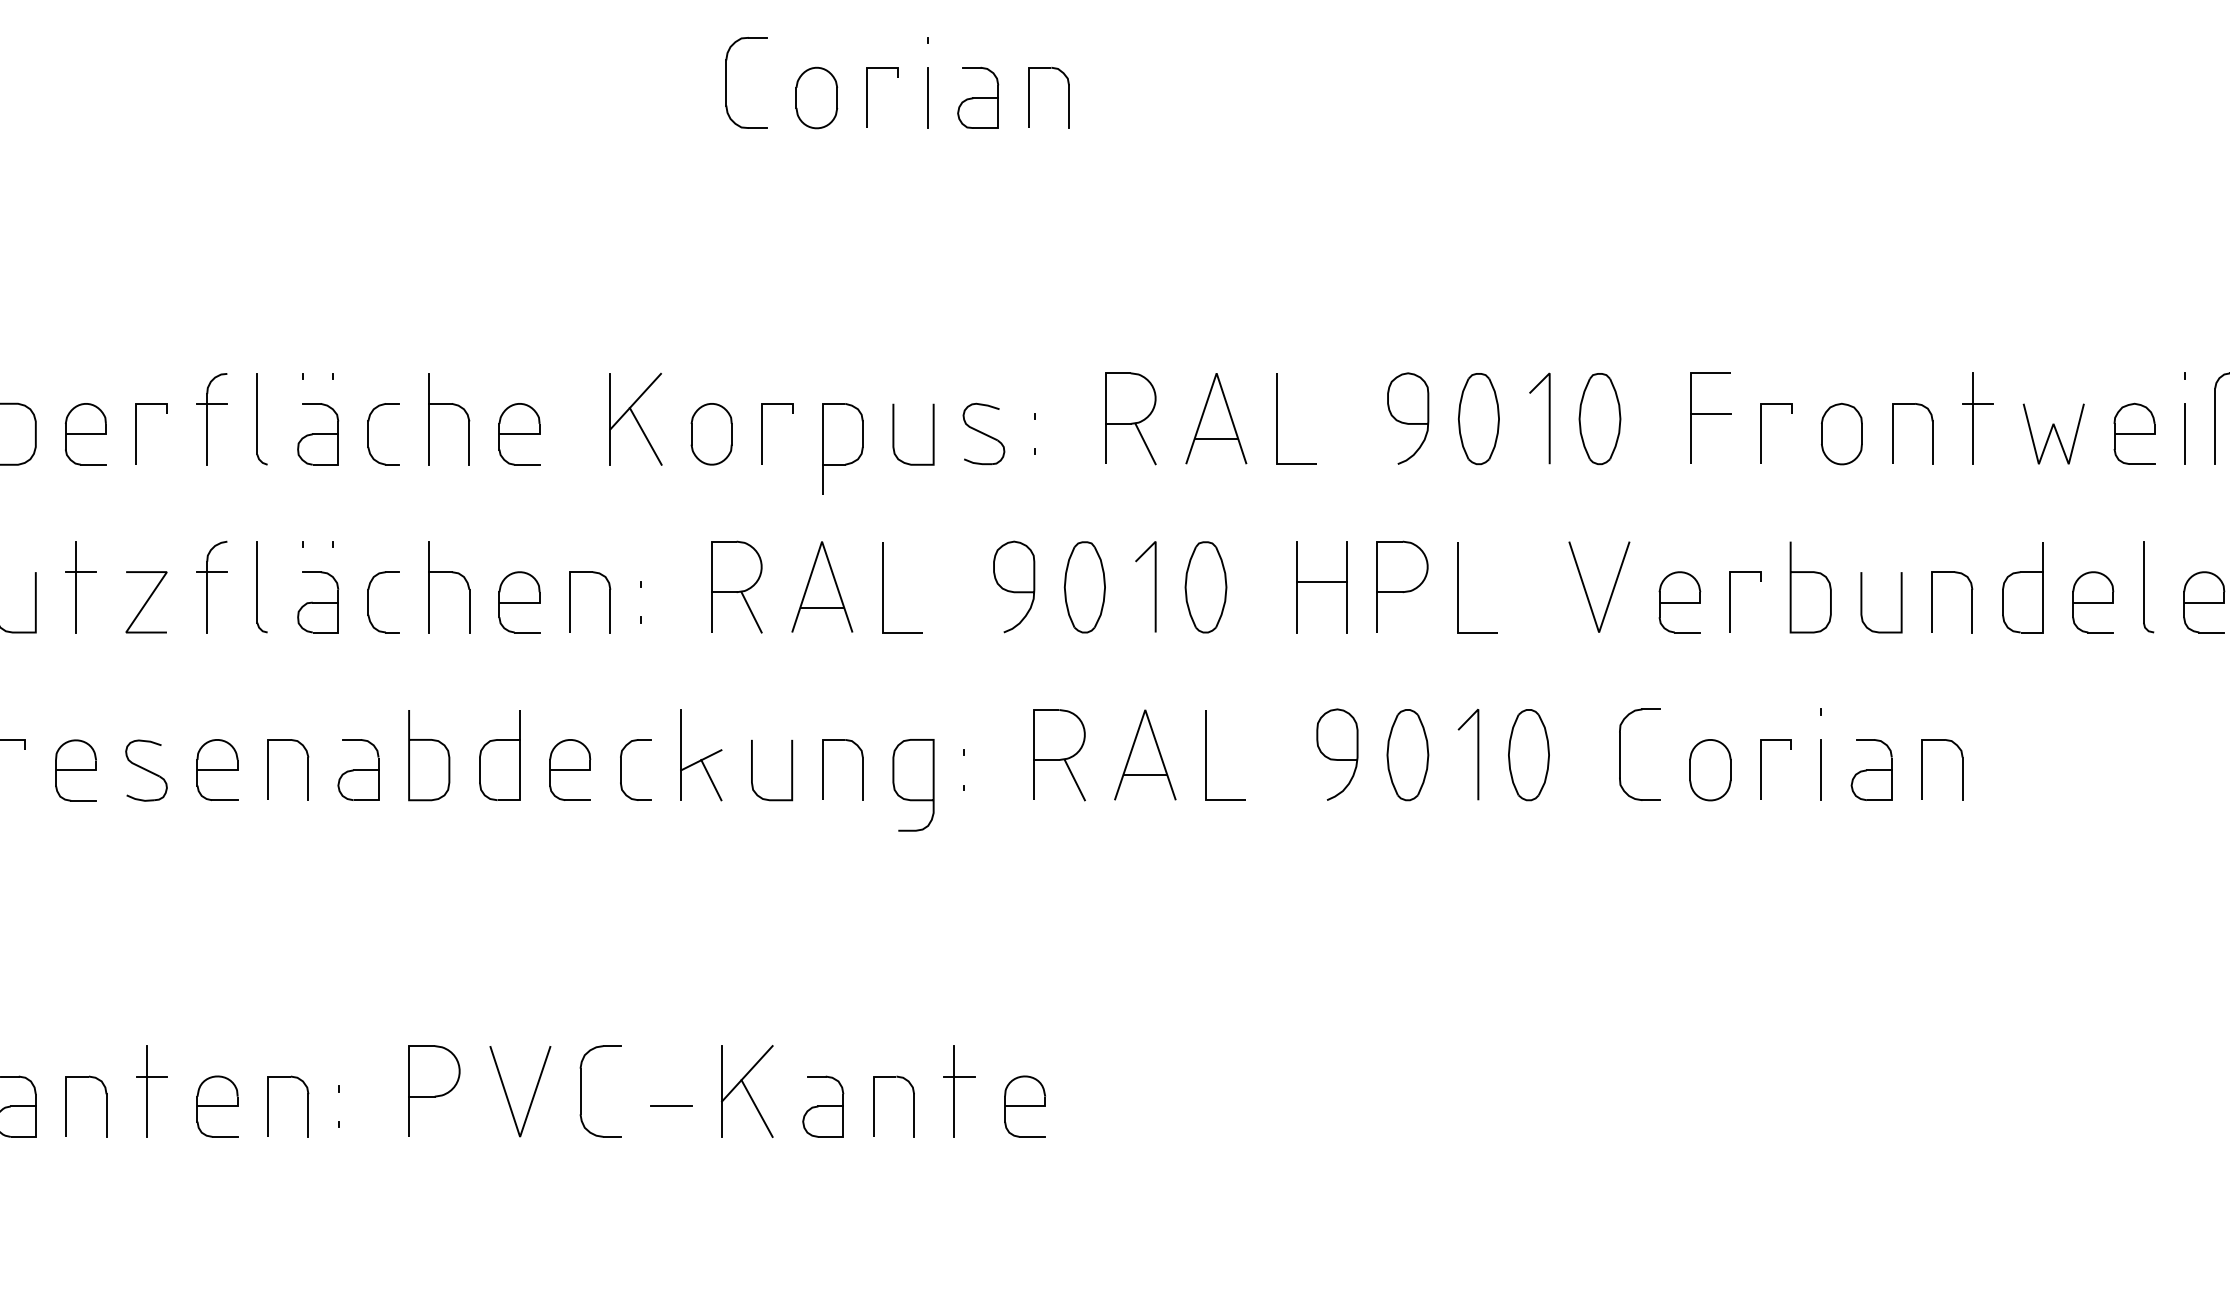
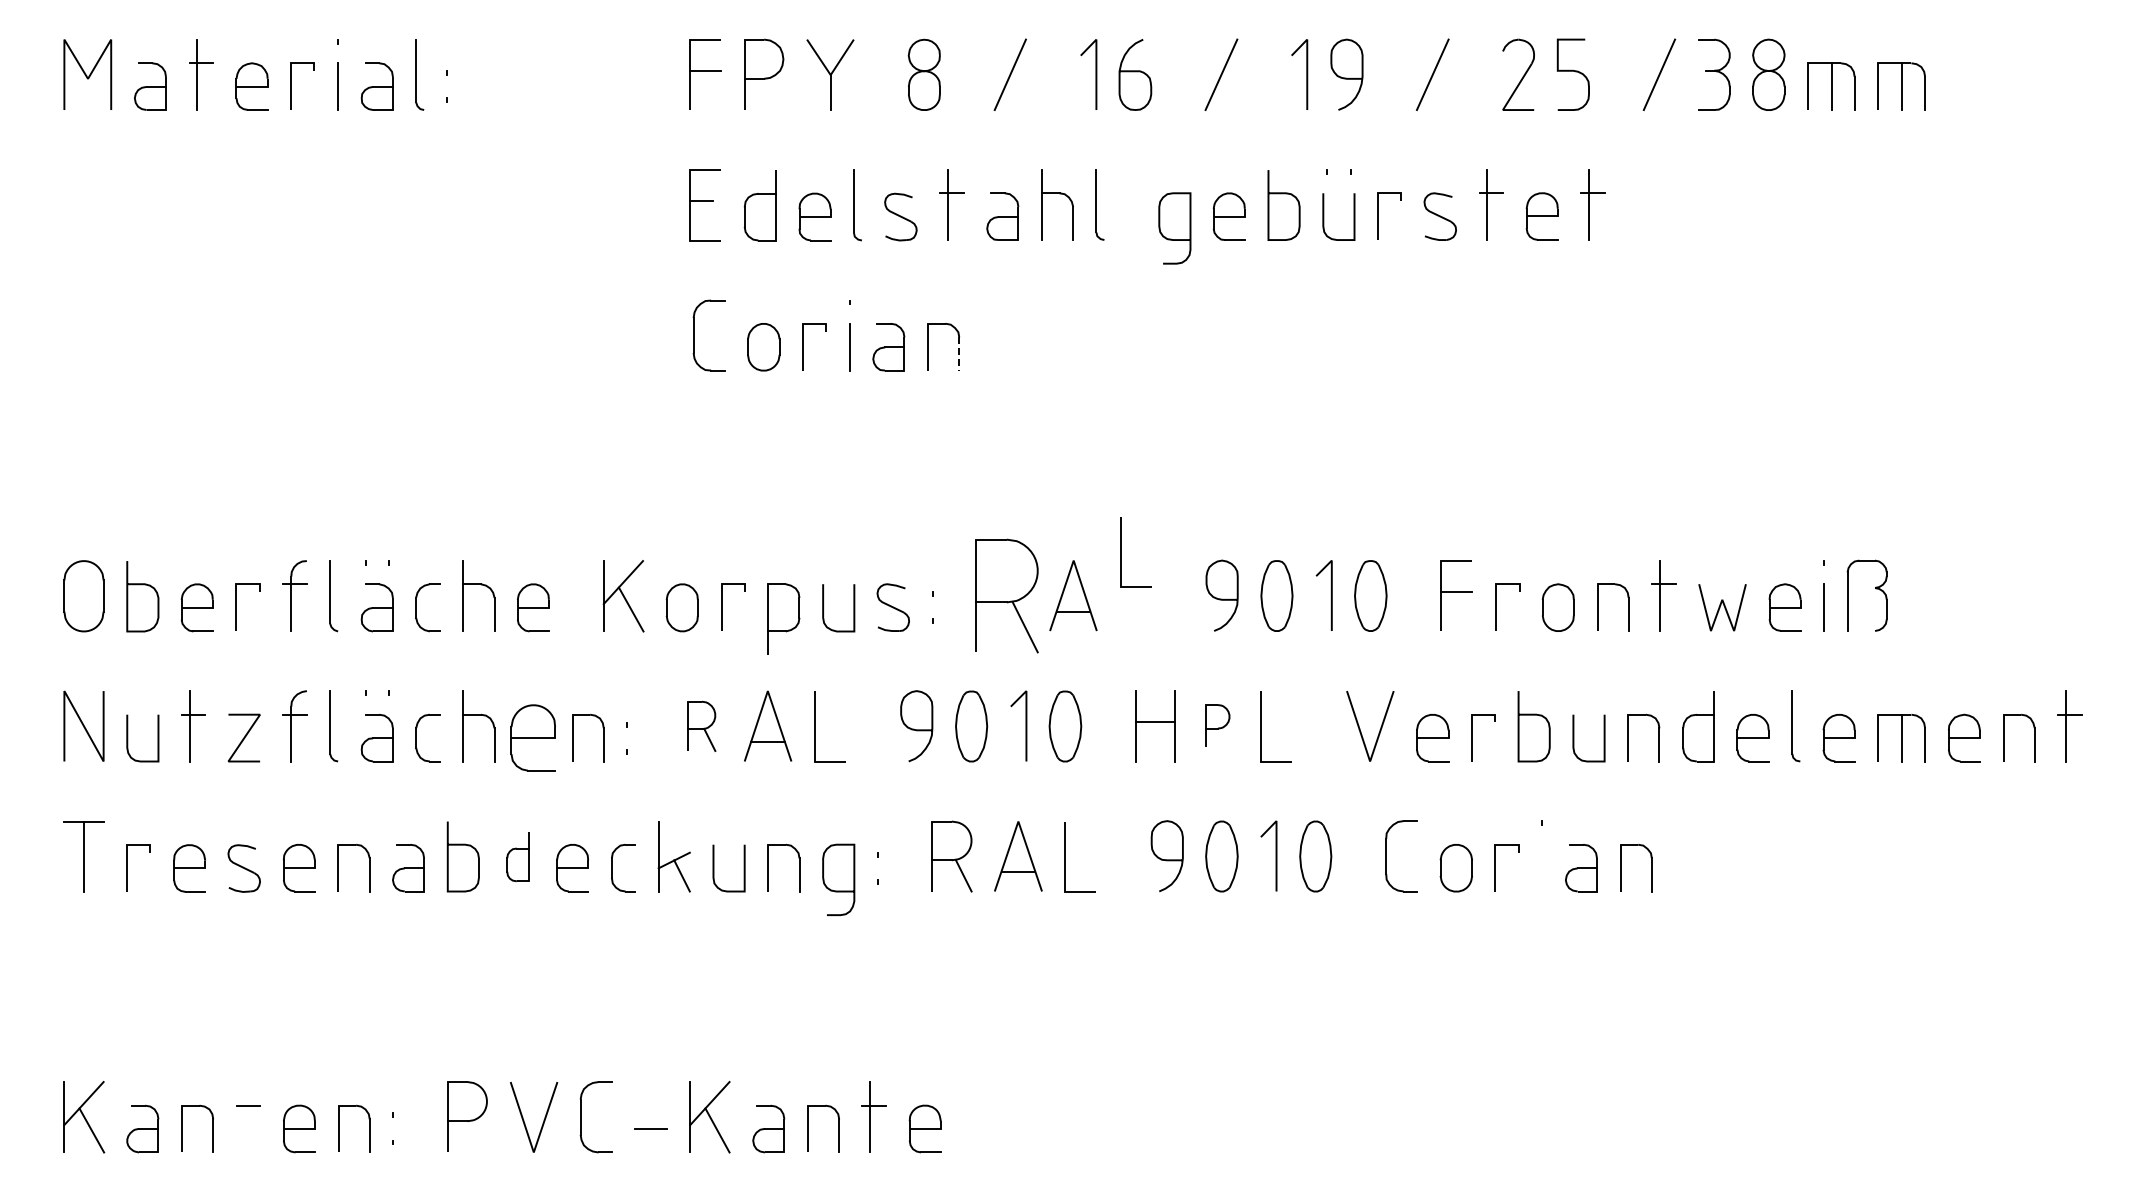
line: (1069, 106) -> (959, 353), solid -> dashed
part: (1131, 418) -> (1007, 595), size x1.6
line: (1278, 419) -> (1121, 552), moved
part: (1402, 586) -> (1217, 725), size x0.6
part: (736, 587) -> (701, 726), size x0.7
part: (519, 602) -> (533, 738), size x1.4
part: (499, 756) -> (517, 857), size x0.7
line: (1821, 769) -> (1542, 867), removed
line: (146, 1091) -> (244, 1117), removed

